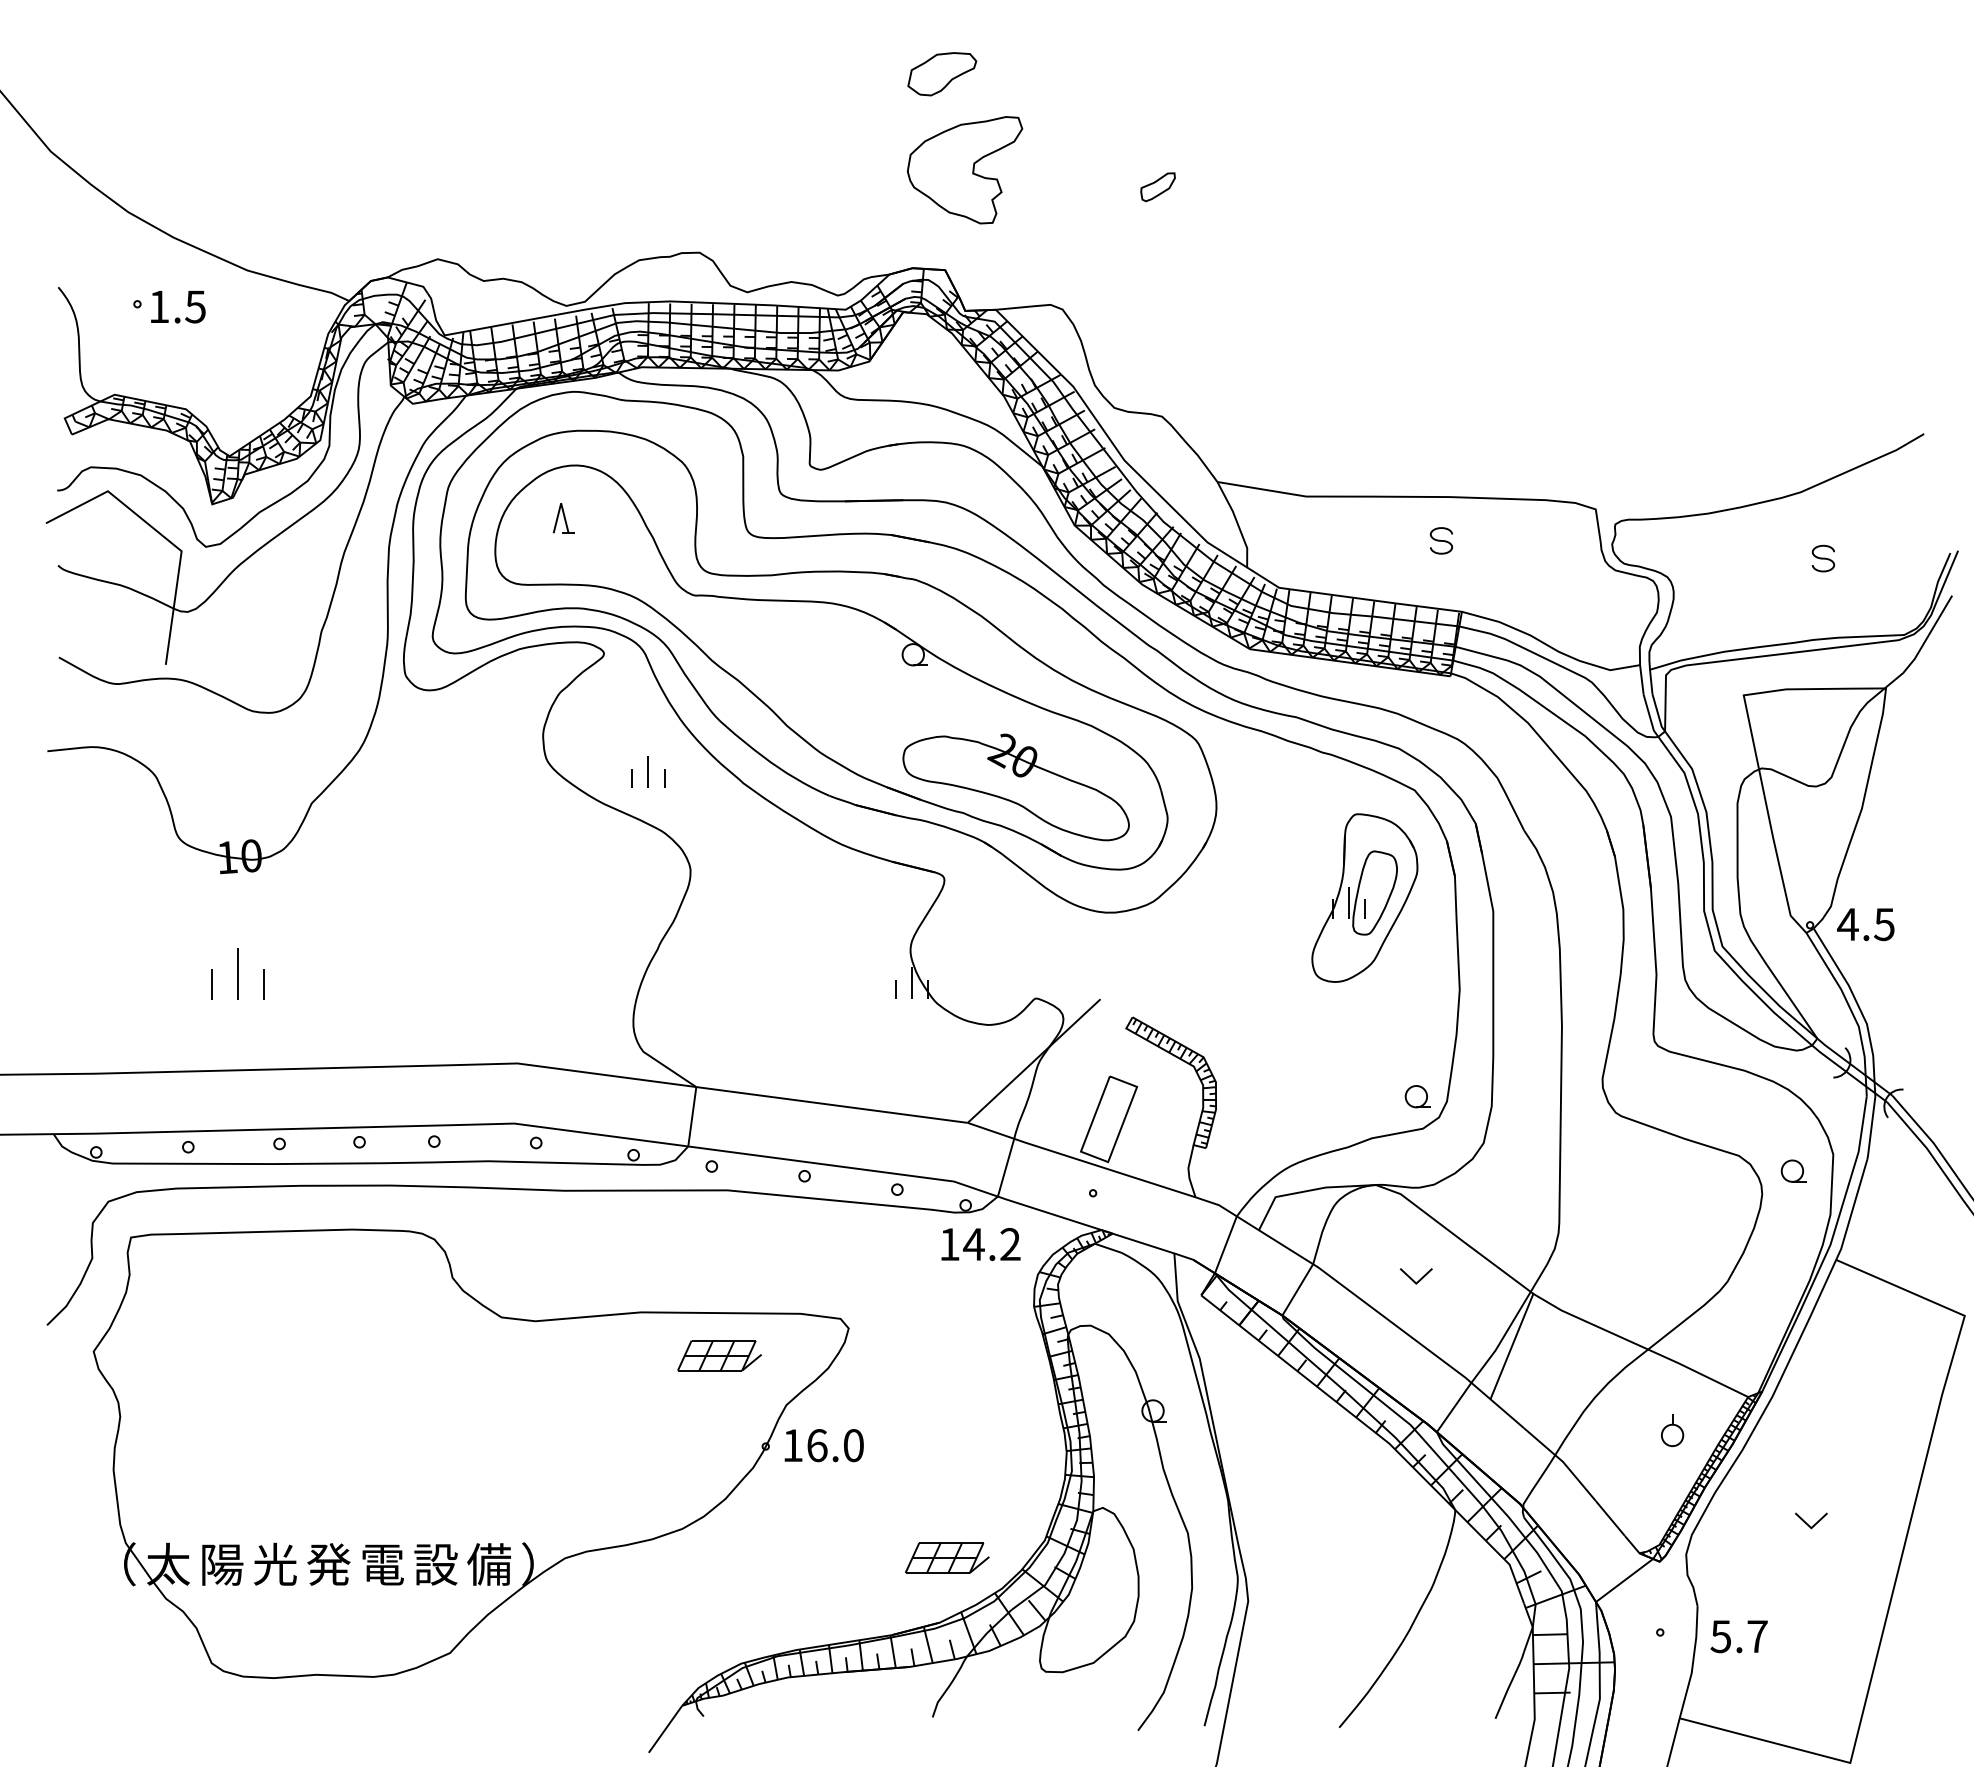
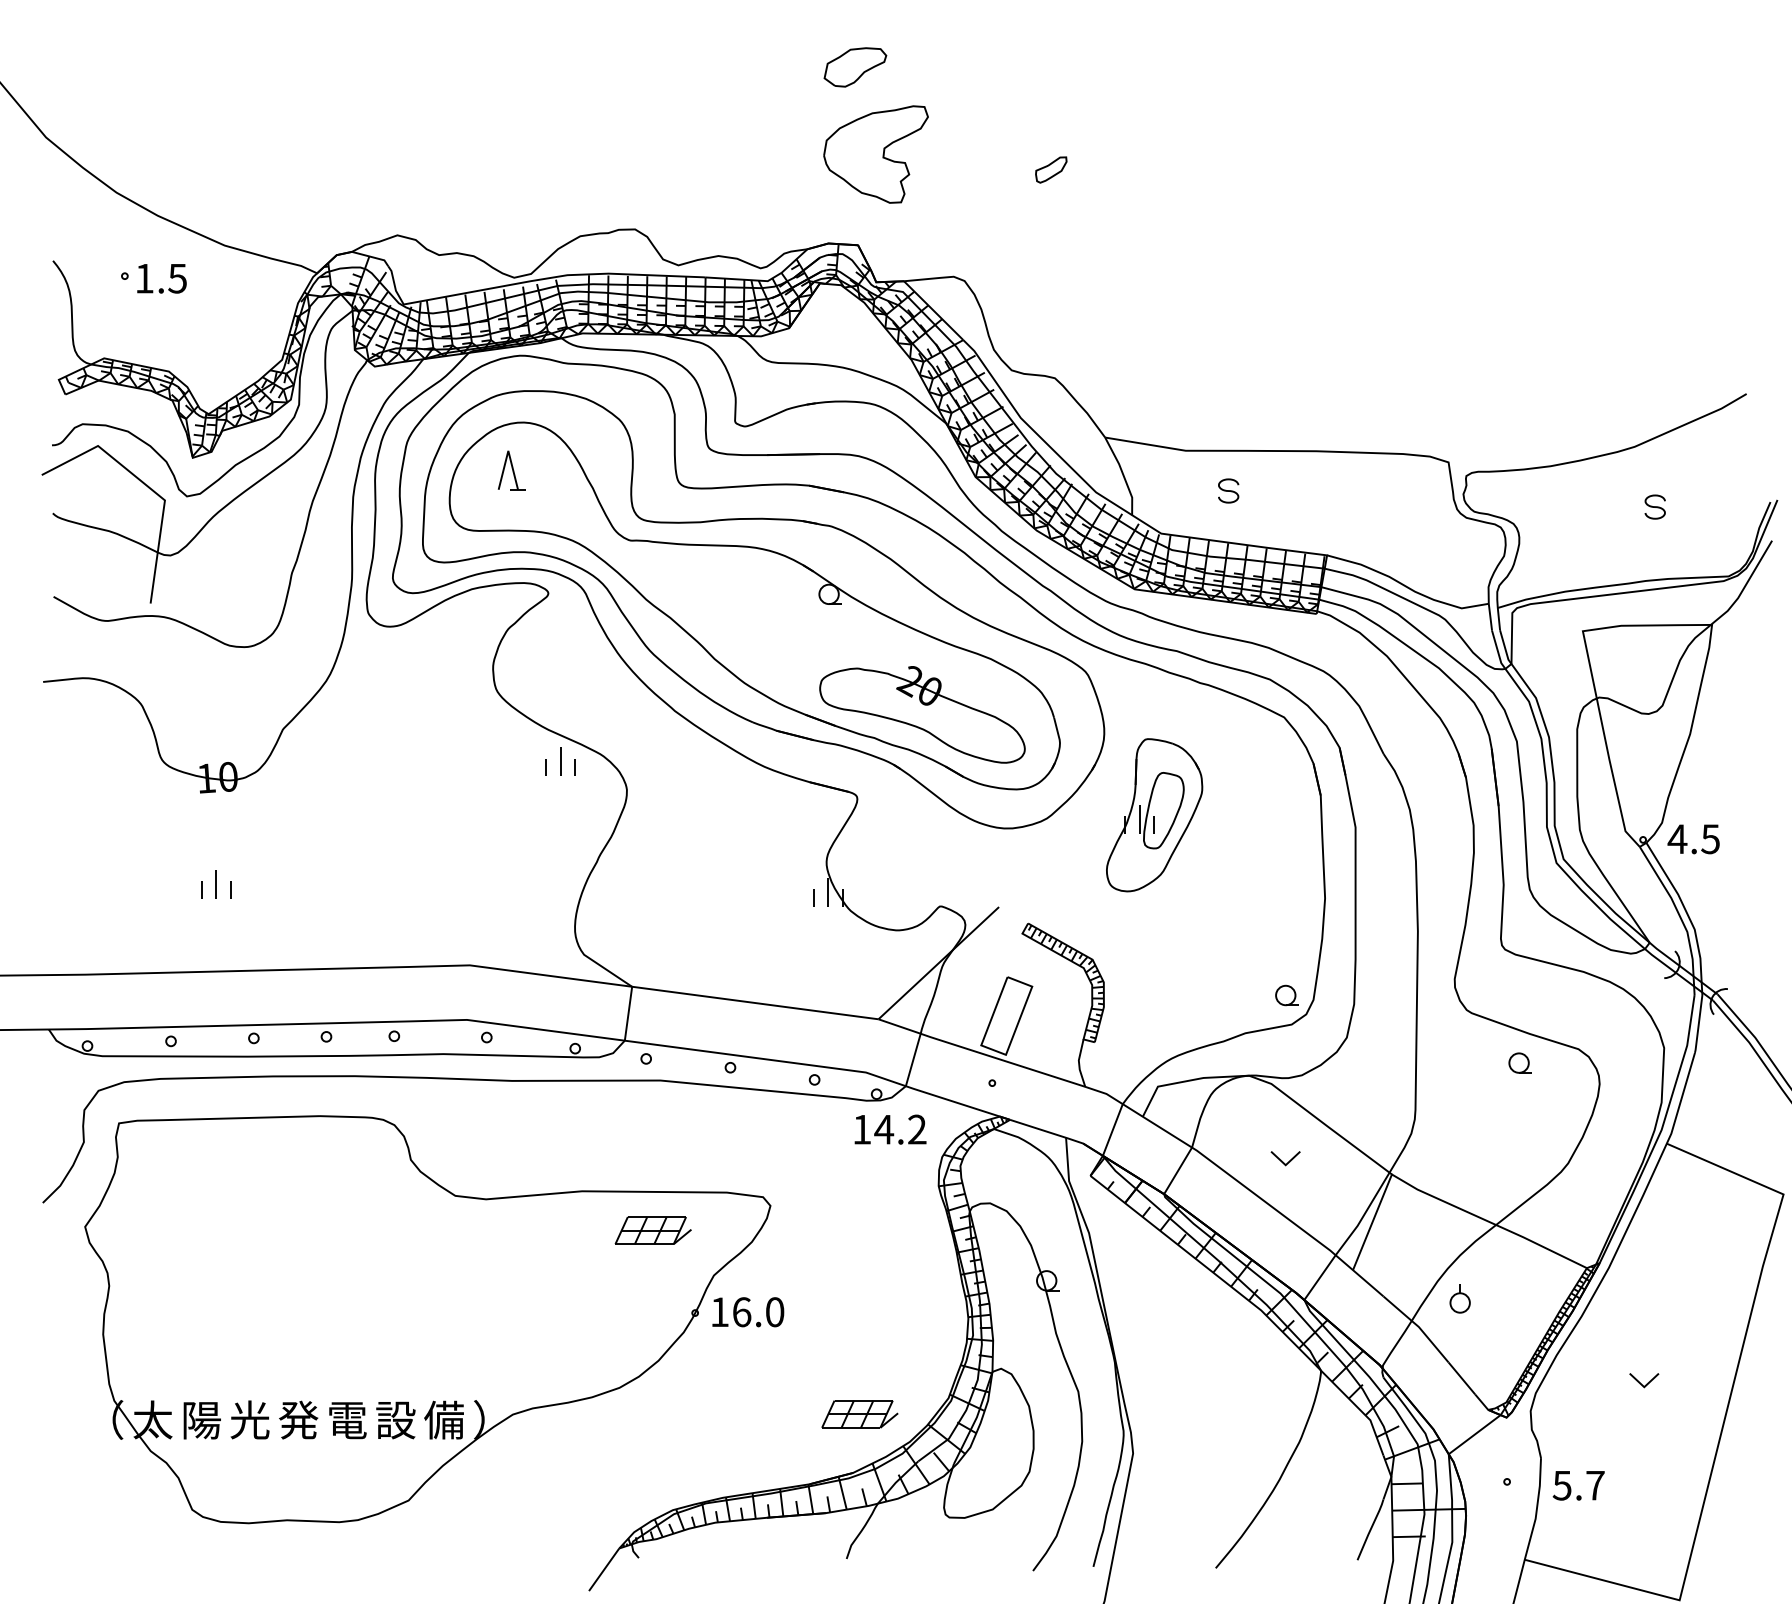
part: (563, 518) -> (511, 470), size x1.43
part: (1441, 540) -> (1228, 490), moved
part: (648, 771) -> (560, 761), moved
part: (1364, 897) -> (1154, 814), moved
part: (237, 973) -> (215, 883), size x0.62
part: (1793, 1170) -> (1520, 1062), moved
part: (1672, 1430) -> (1460, 1298), moved

